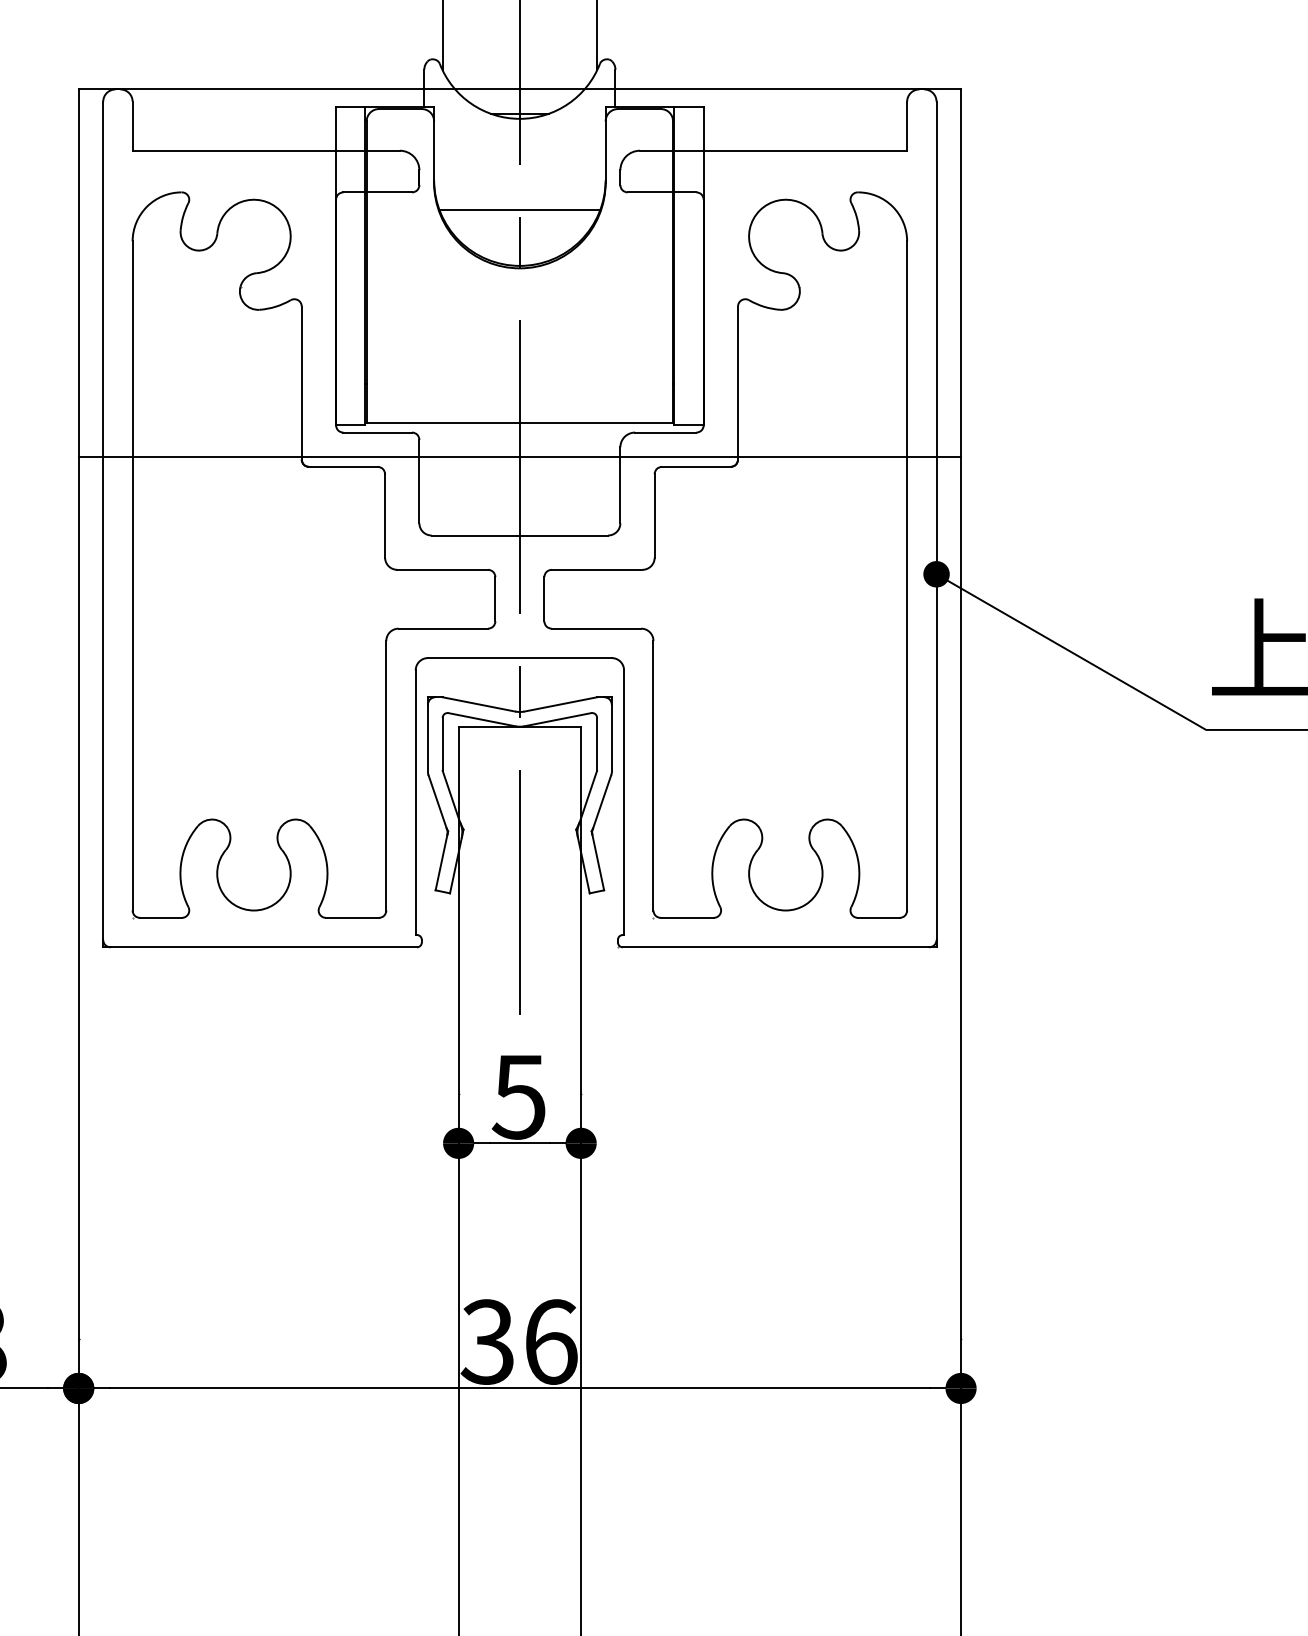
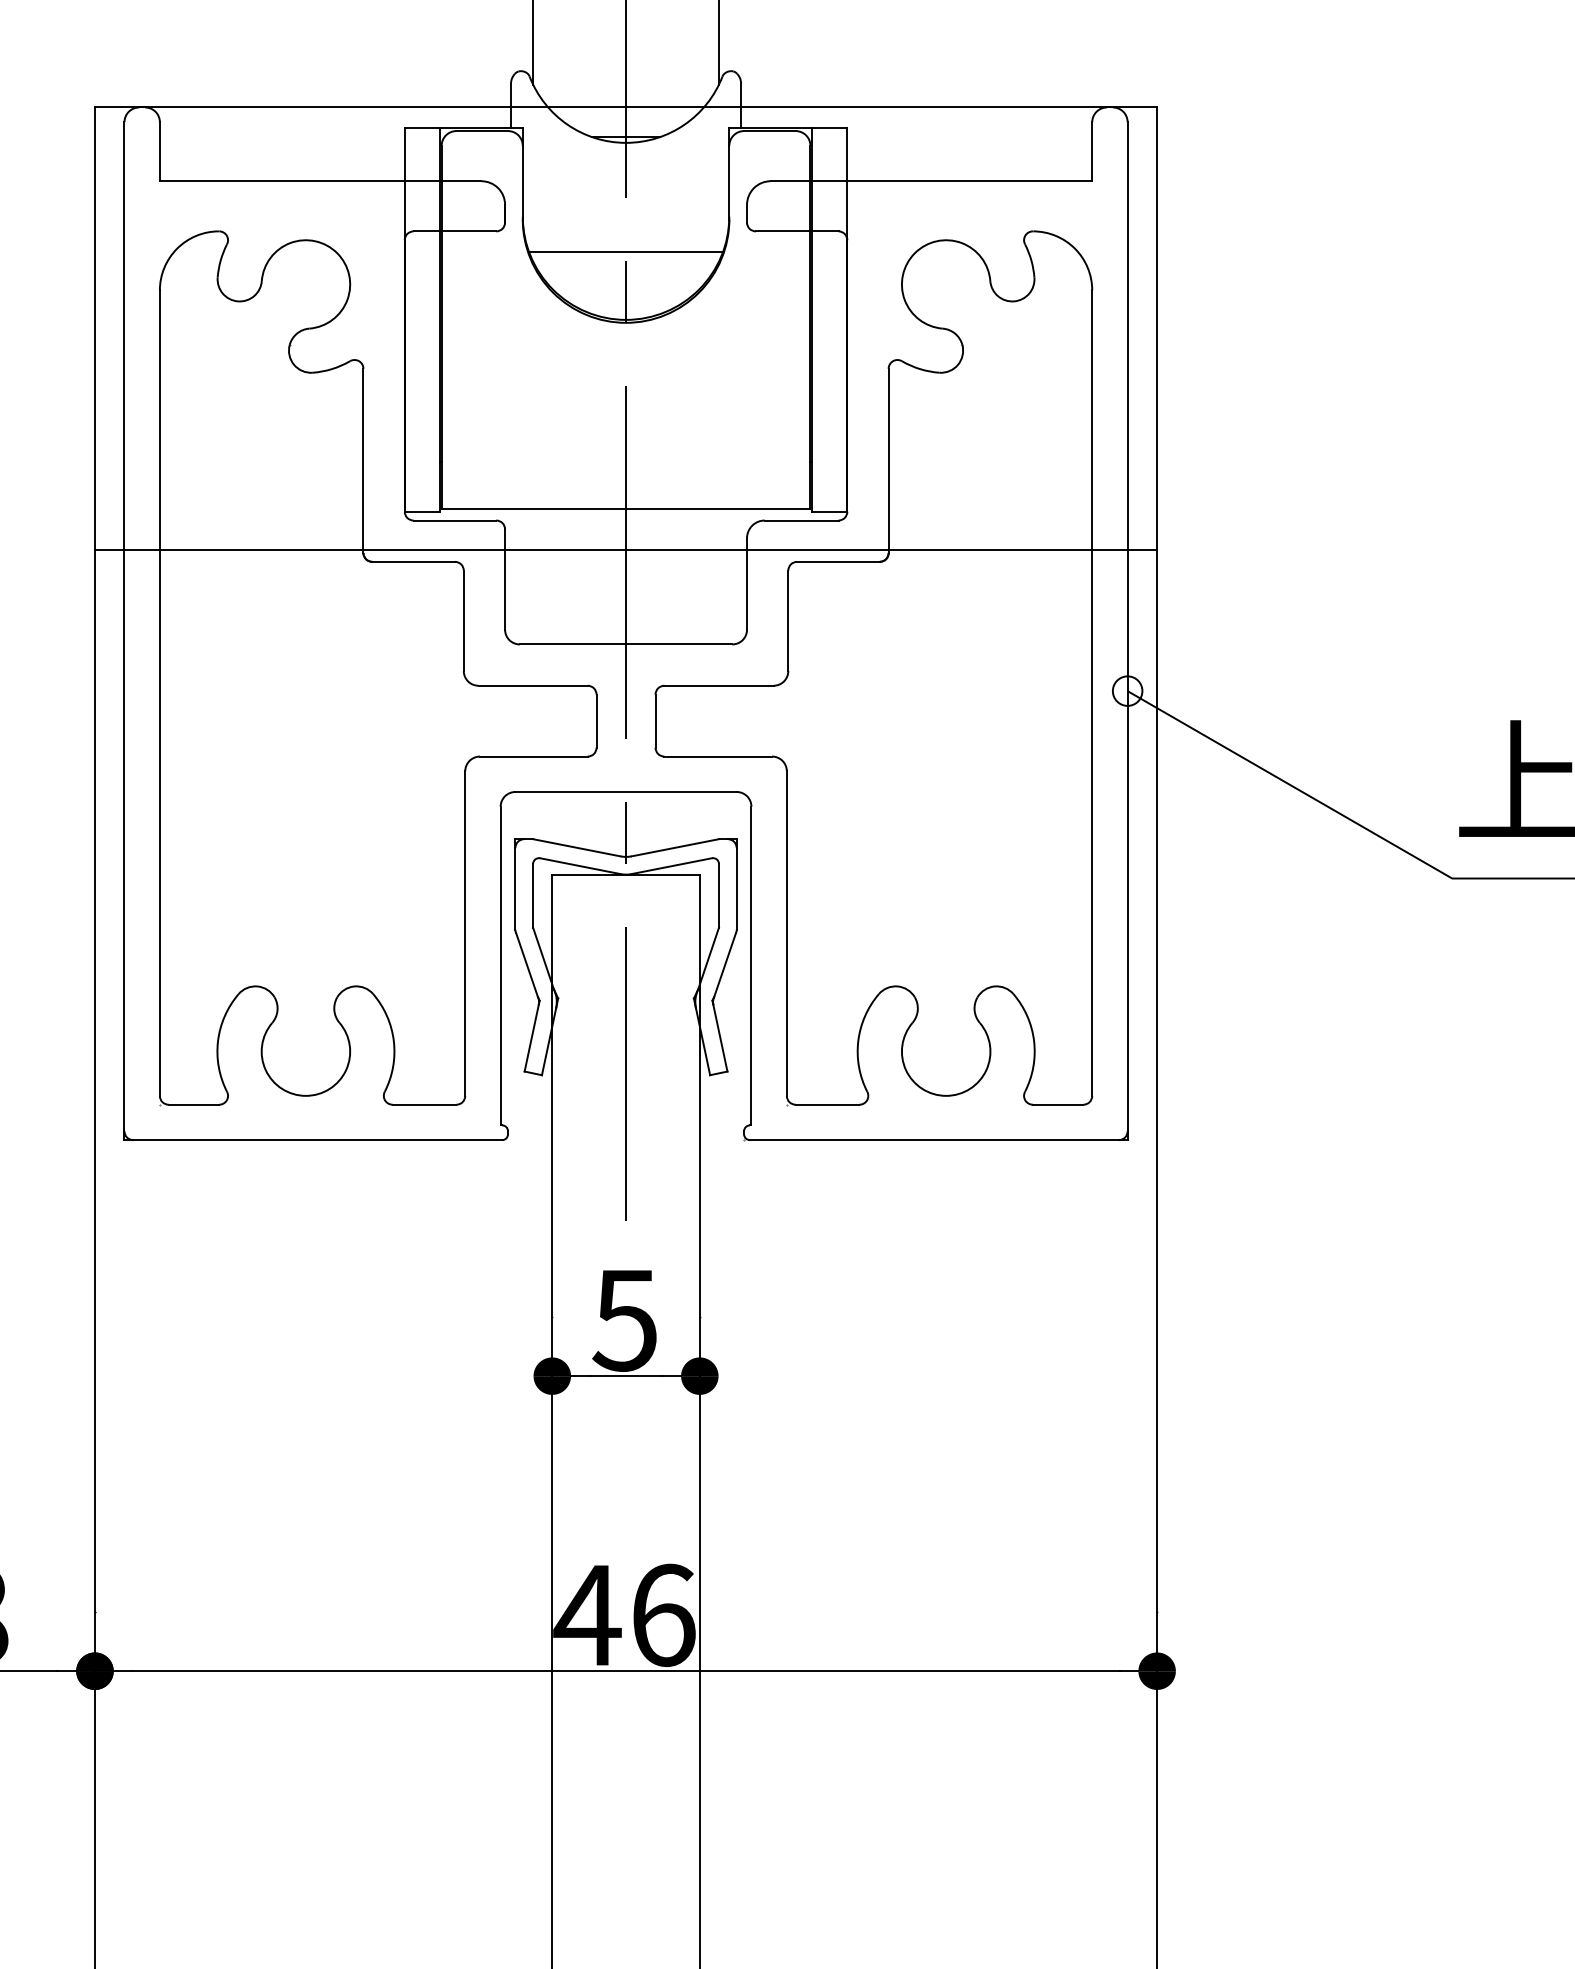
fill: (936, 573) -> (1127, 690), removed
text: (487, 1341) -> (587, 1614), 36 -> 46

